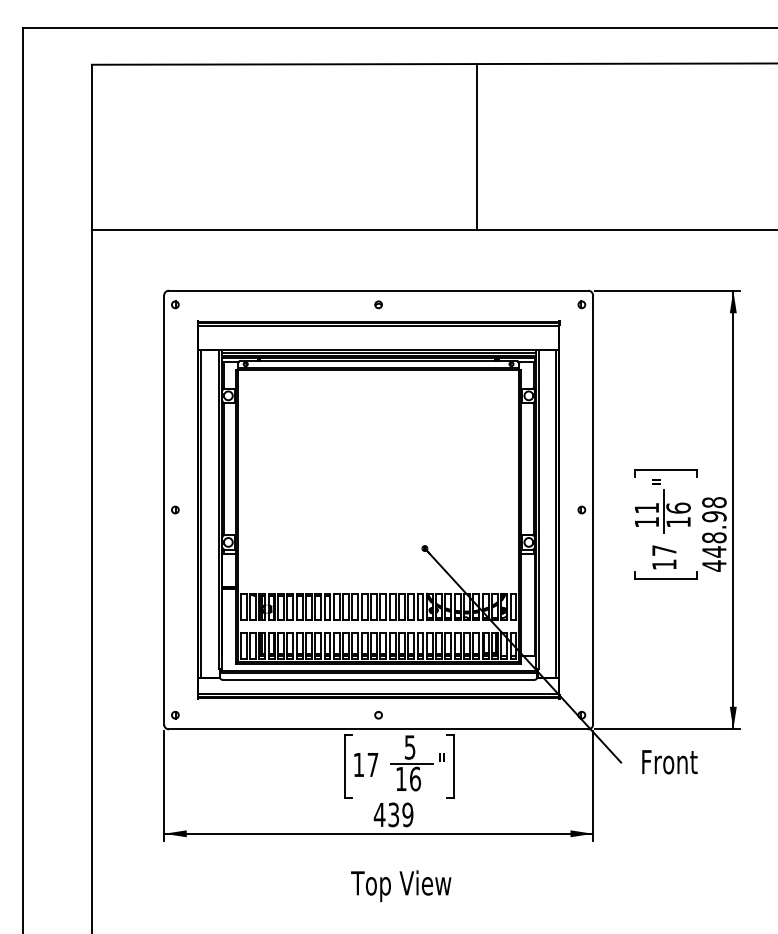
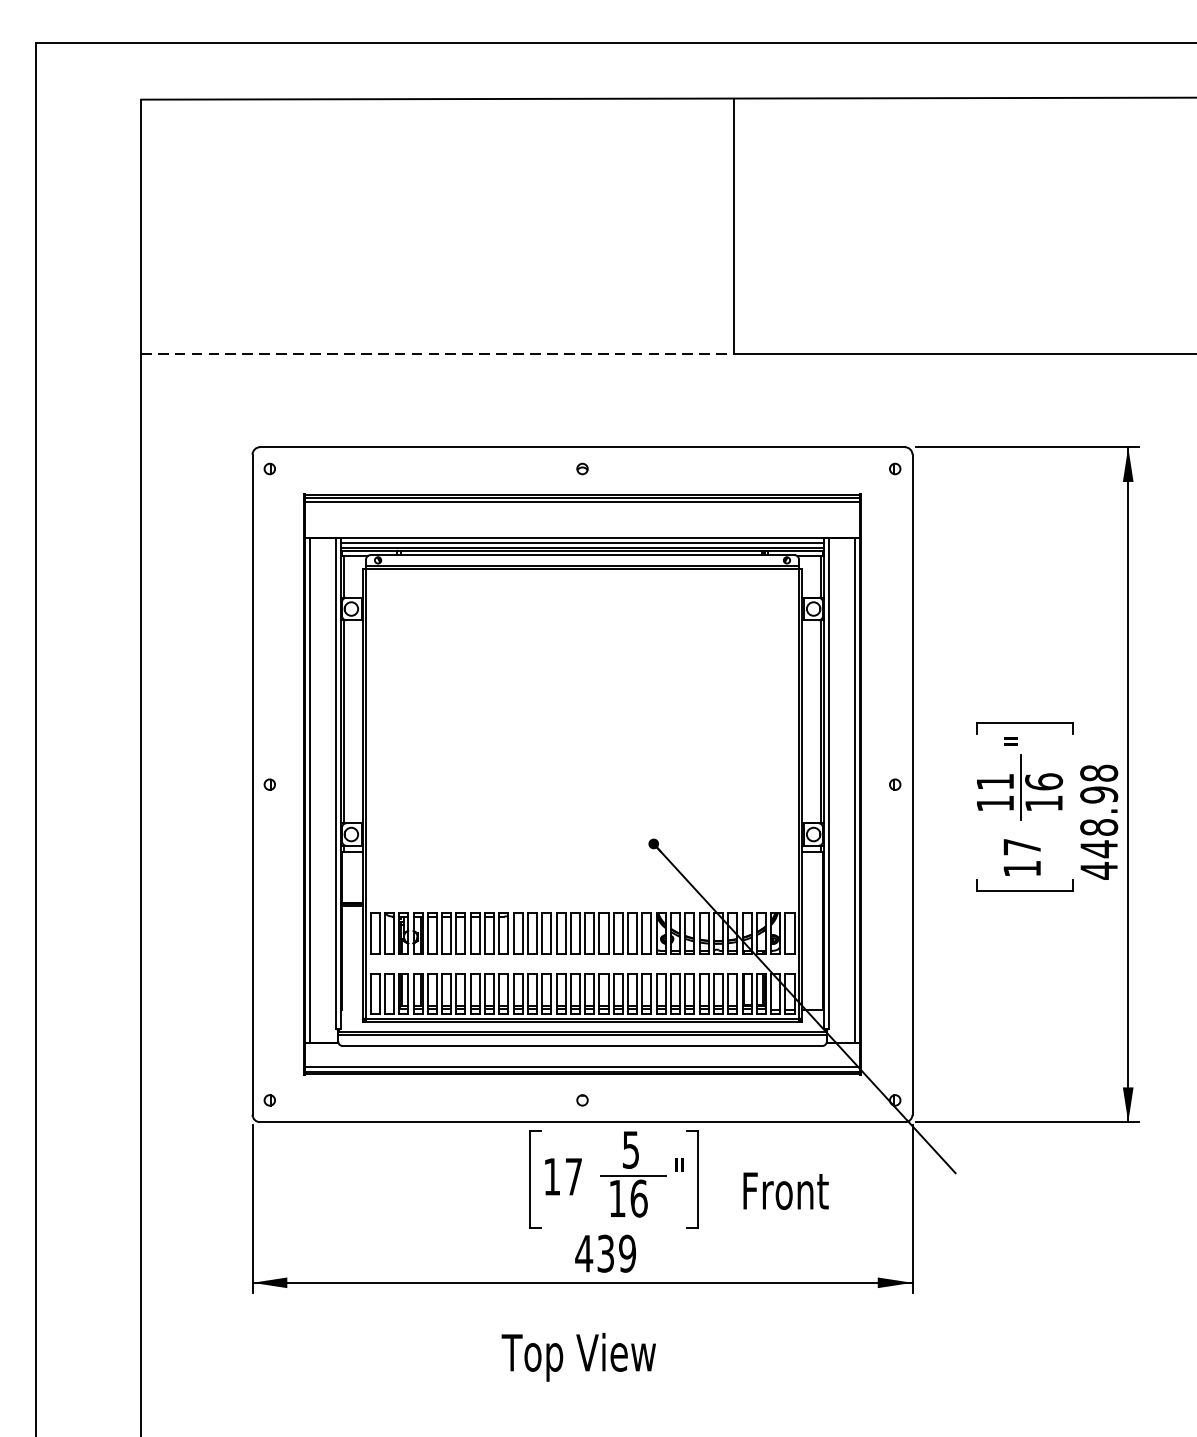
line: (284, 229) -> (437, 353), solid -> dashed
text: (669, 762) -> (785, 1191), moved
text: (401, 886) -> (579, 1357), moved

